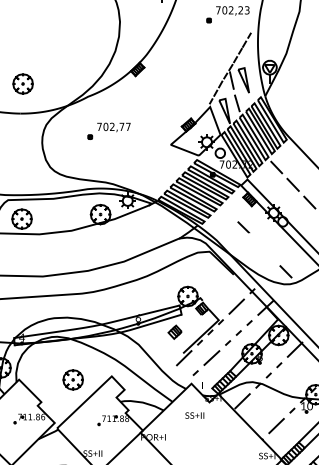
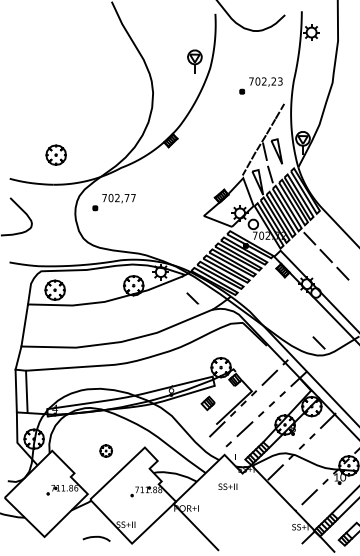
part: (108, 131) -> (113, 202), moved
line: (243, 227) -> (192, 298), moved
part: (72, 379) -> (105, 450), size x0.6

